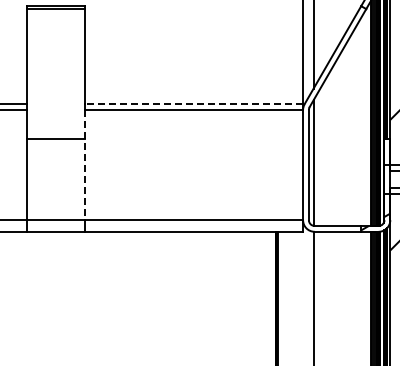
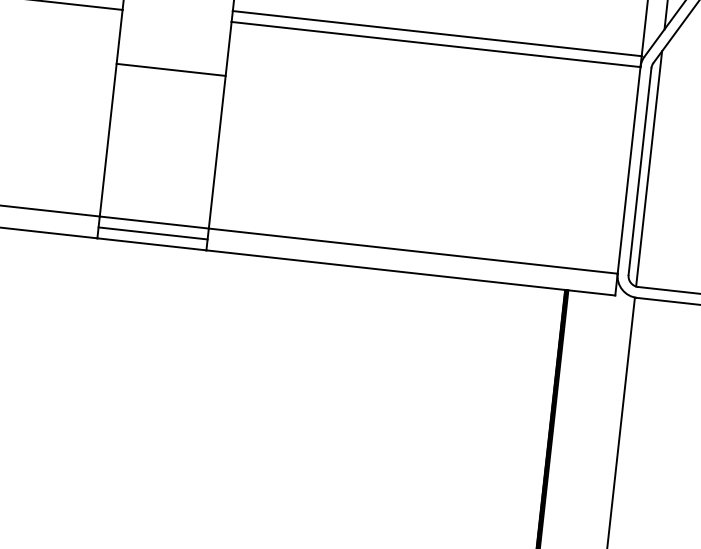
line: (193, 104) -> (436, 34), dashed -> solid
line: (85, 165) -> (221, 126), dashed -> solid
line: (55, 226) -> (152, 234), added

